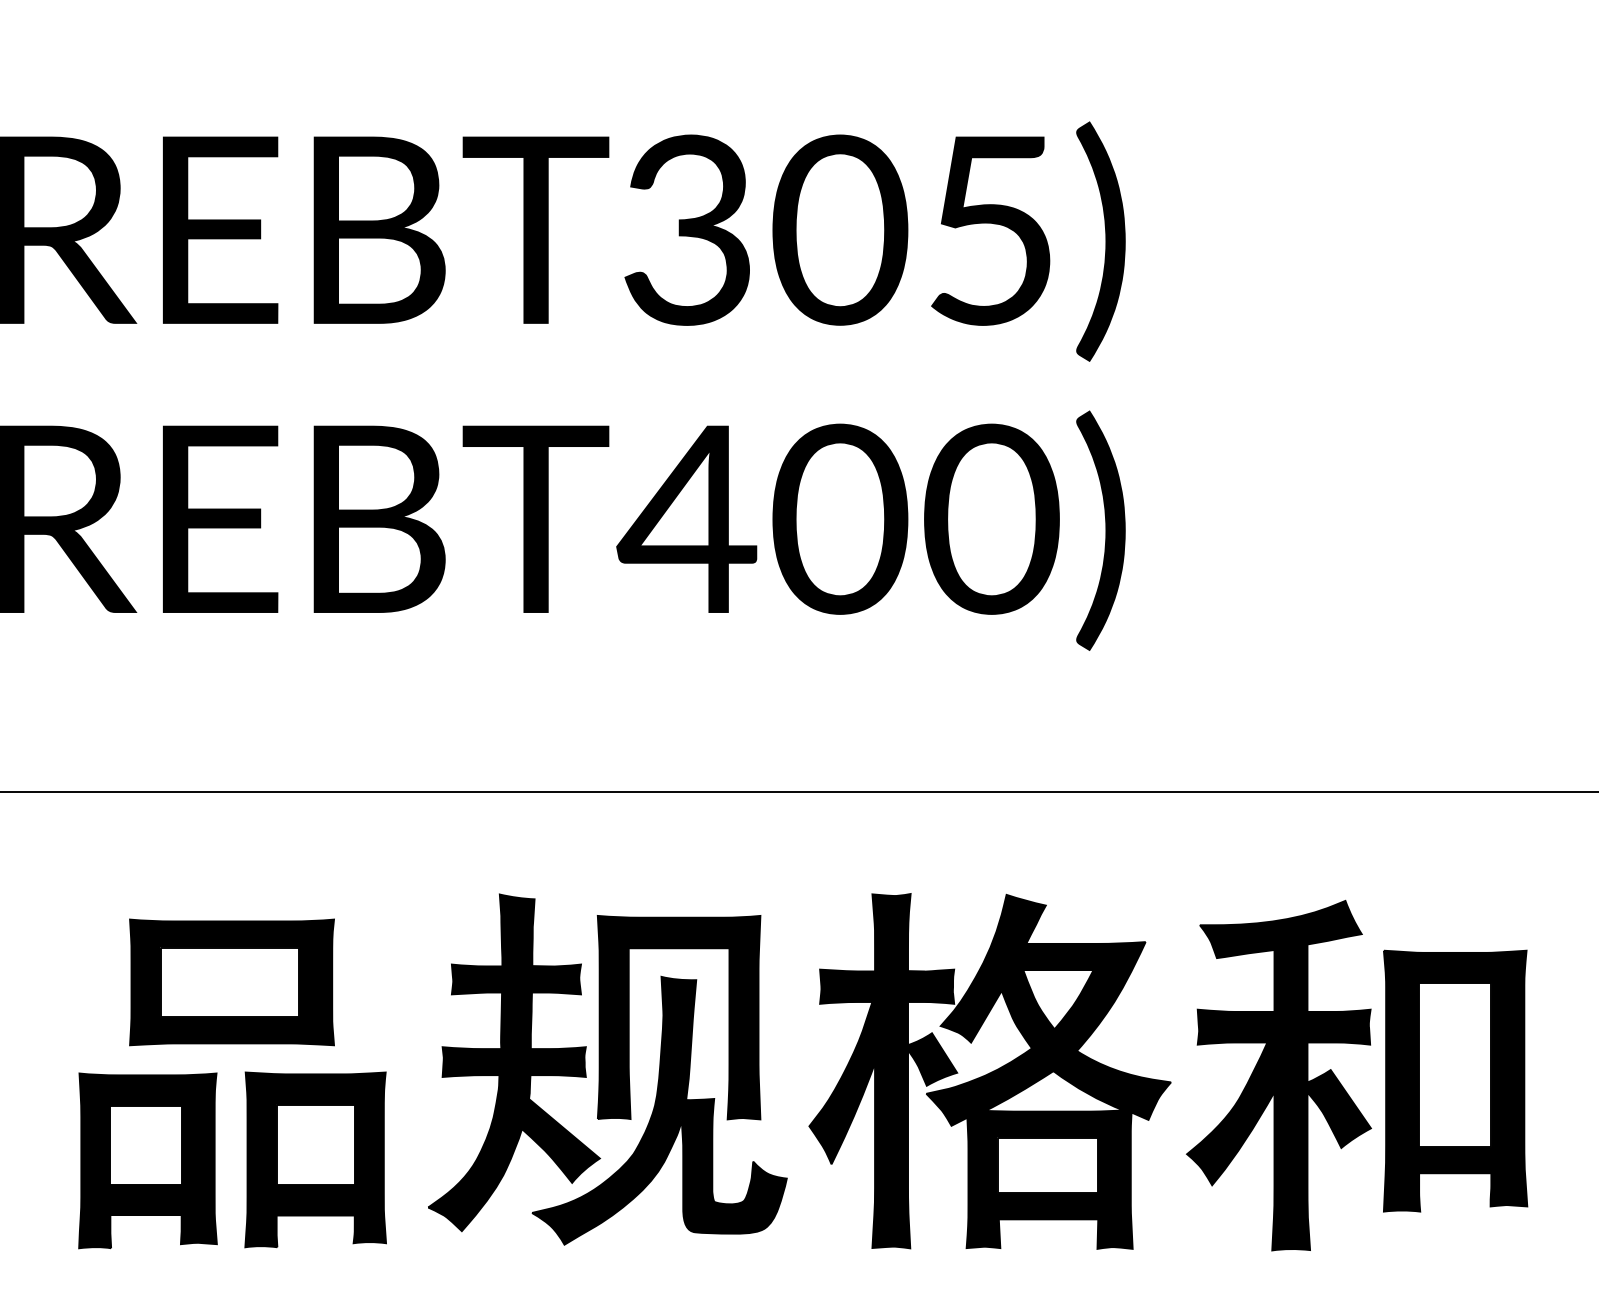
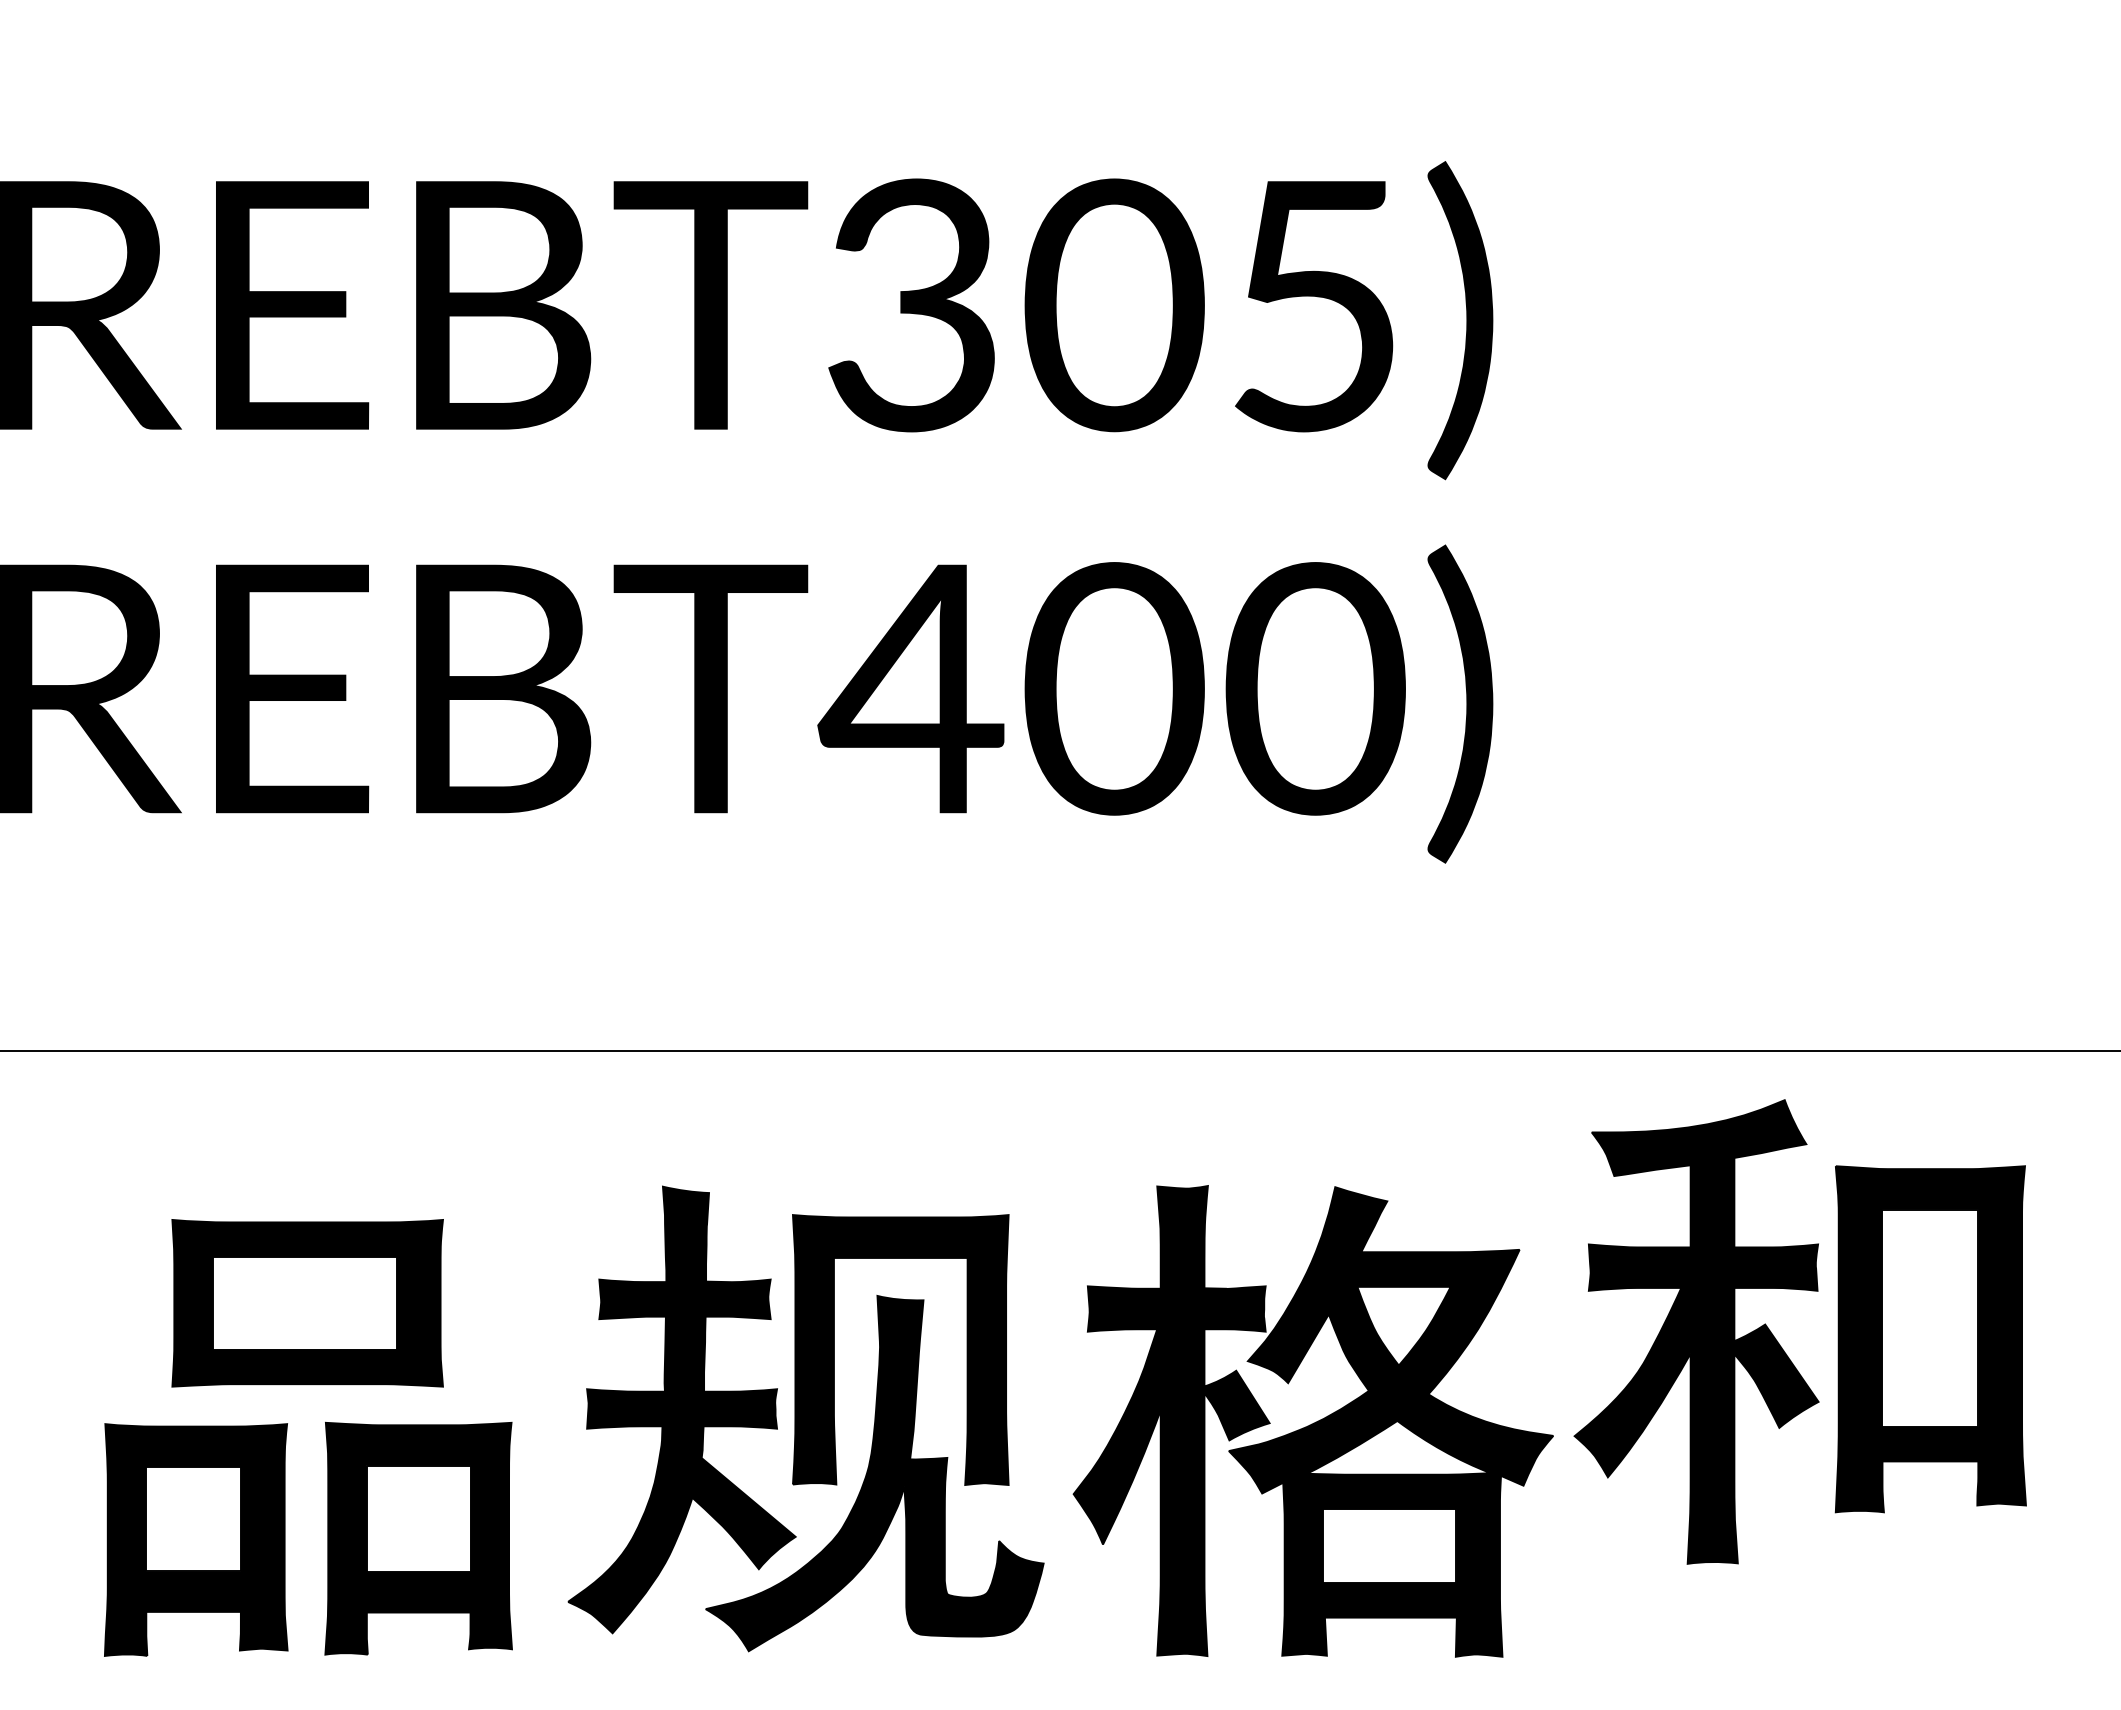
part: (1342, 1085) -> (1780, 1344), moved

